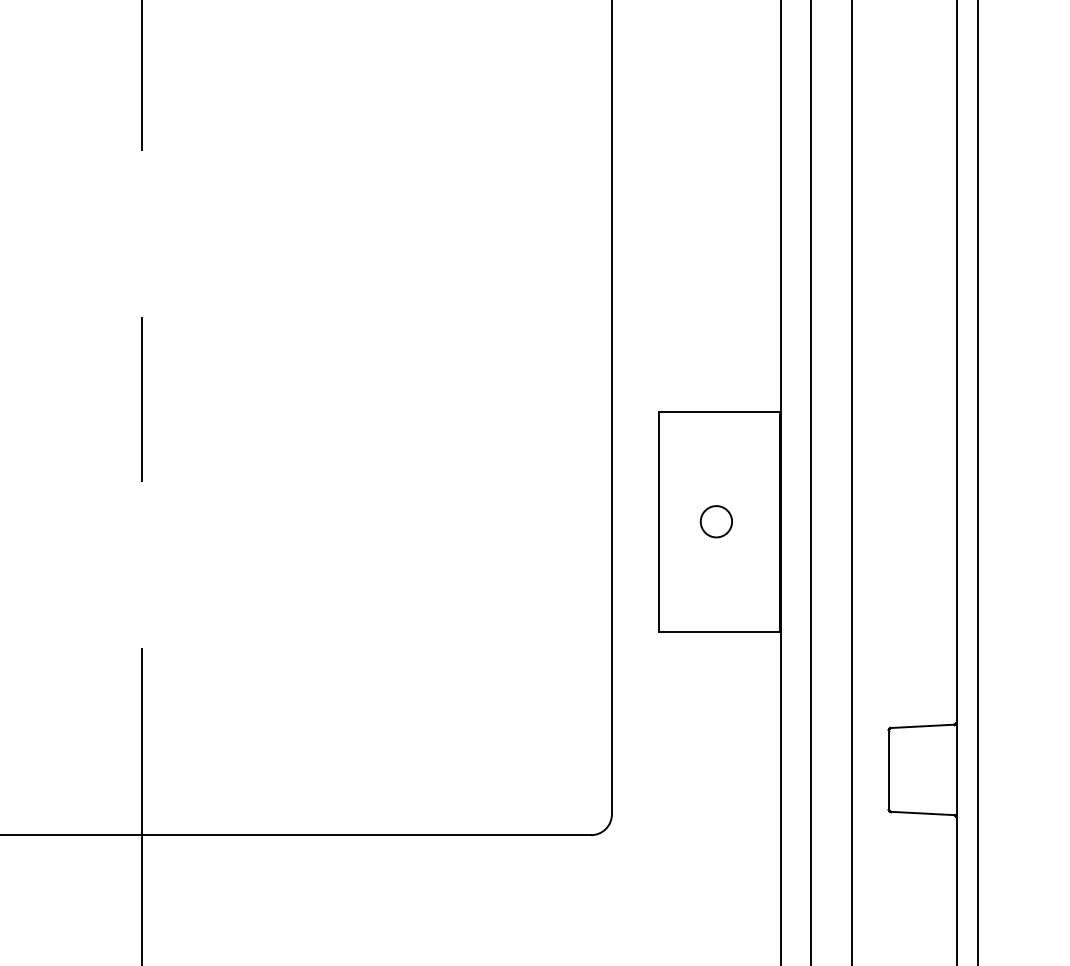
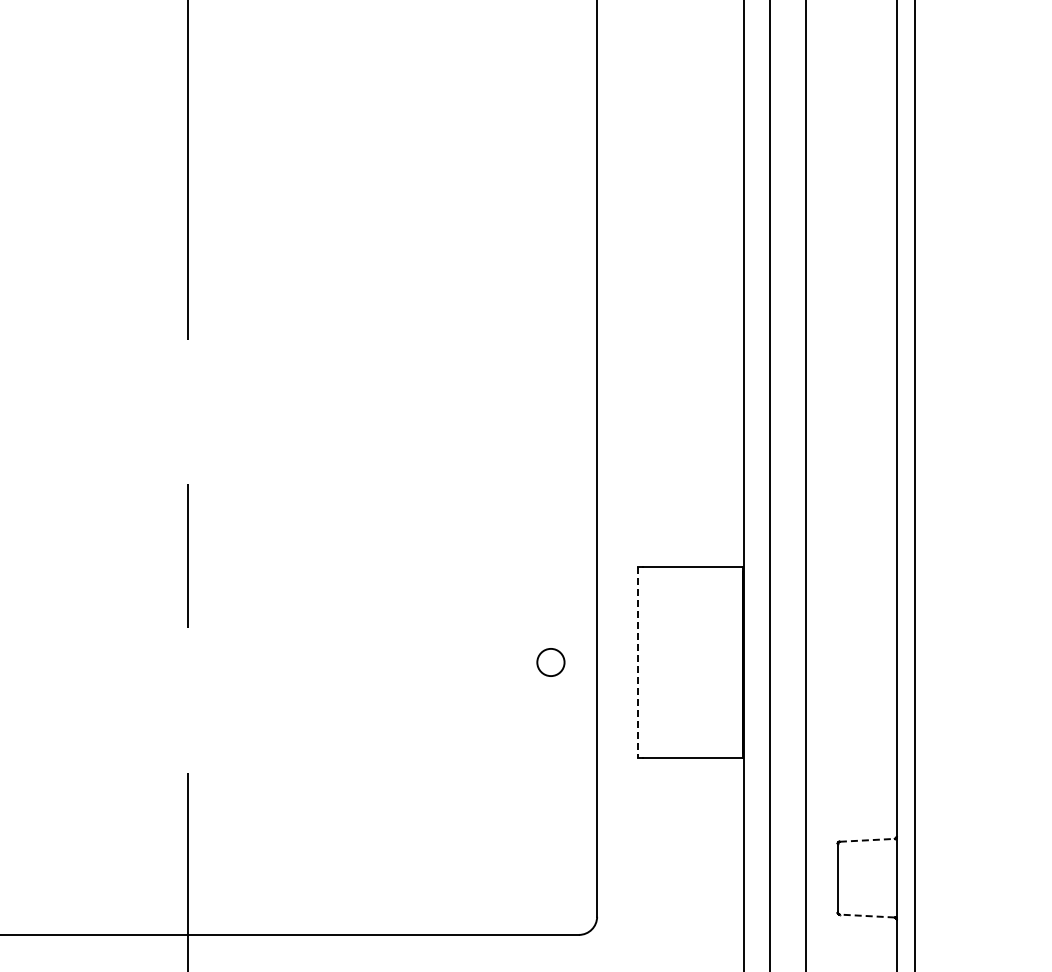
line: (659, 521) -> (638, 662), solid -> dashed
circle: (715, 521) -> (550, 662), moved
line: (923, 726) -> (867, 840), solid -> dashed
line: (921, 813) -> (866, 916), solid -> dashed

